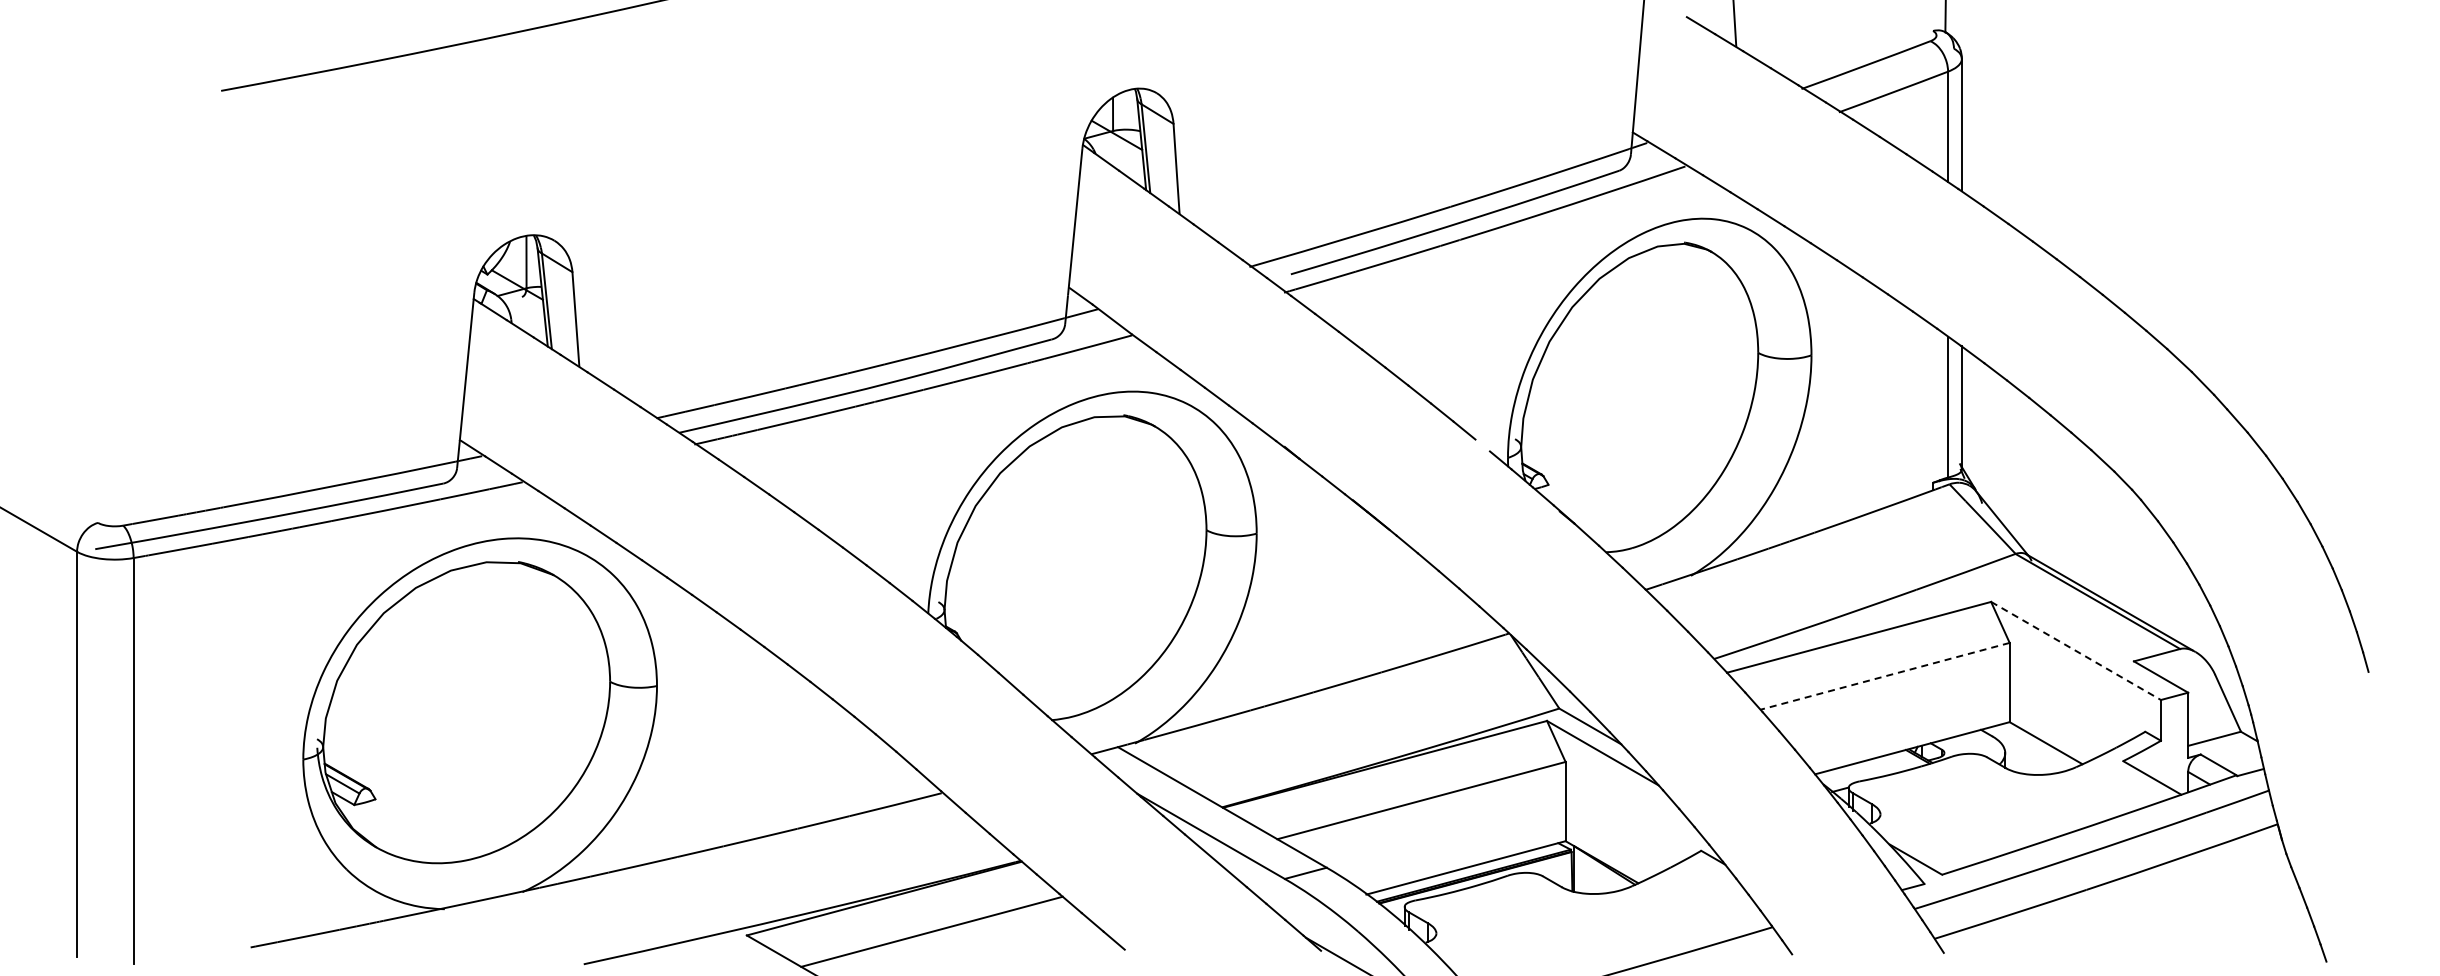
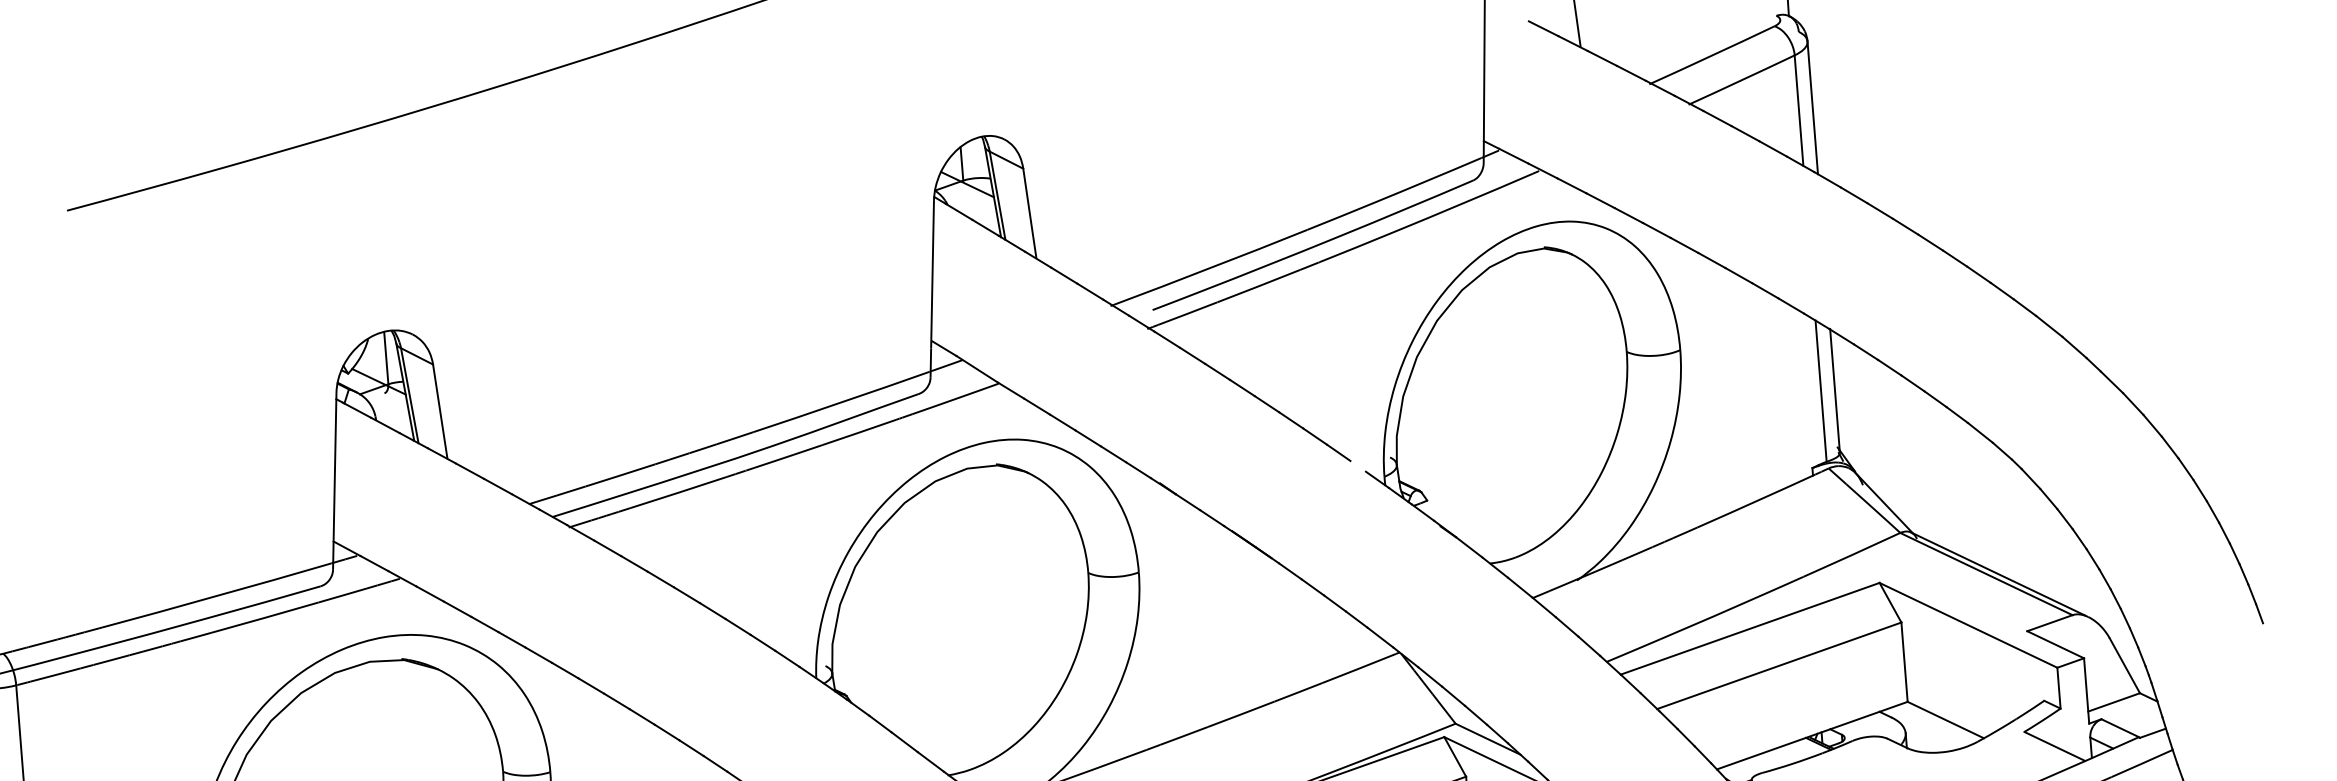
line: (2076, 651) -> (1968, 625), dashed -> solid
line: (1885, 676) -> (1779, 665), dashed -> solid

